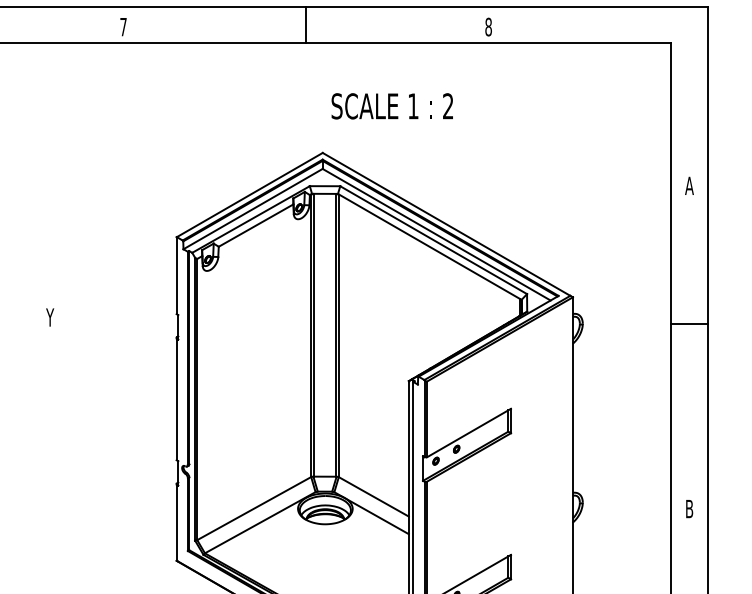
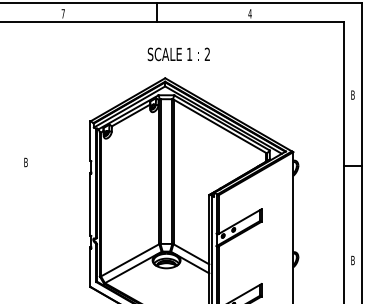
text: (487, 26) -> (249, 13), 8 -> 4
text: (391, 106) -> (178, 54), moved
text: (688, 184) -> (352, 94), A -> B
text: (49, 317) -> (25, 162), Y -> B

